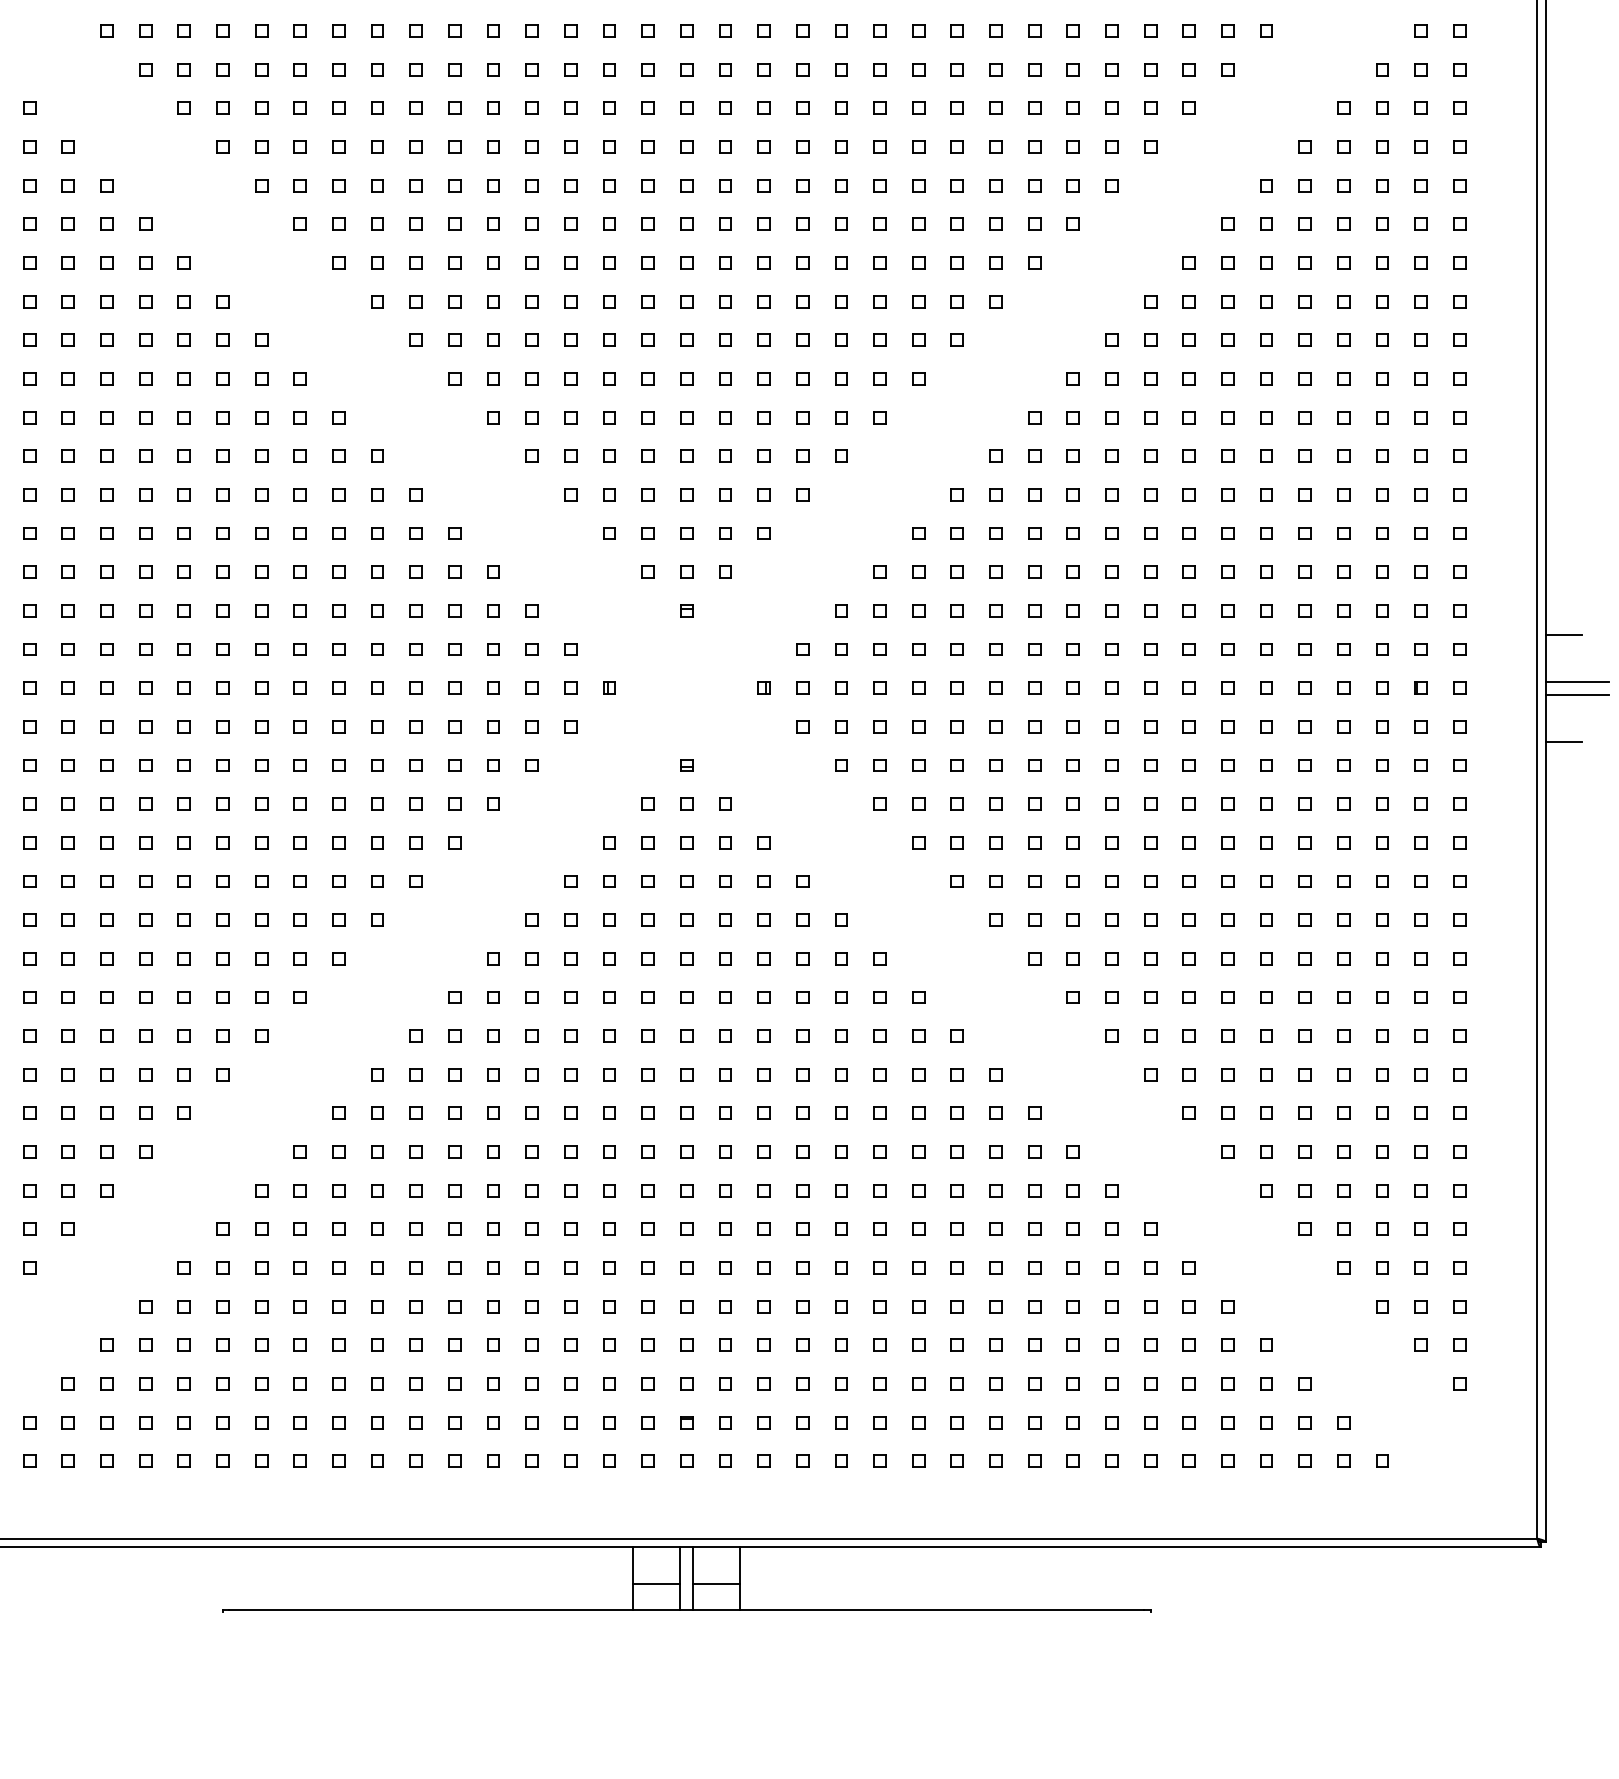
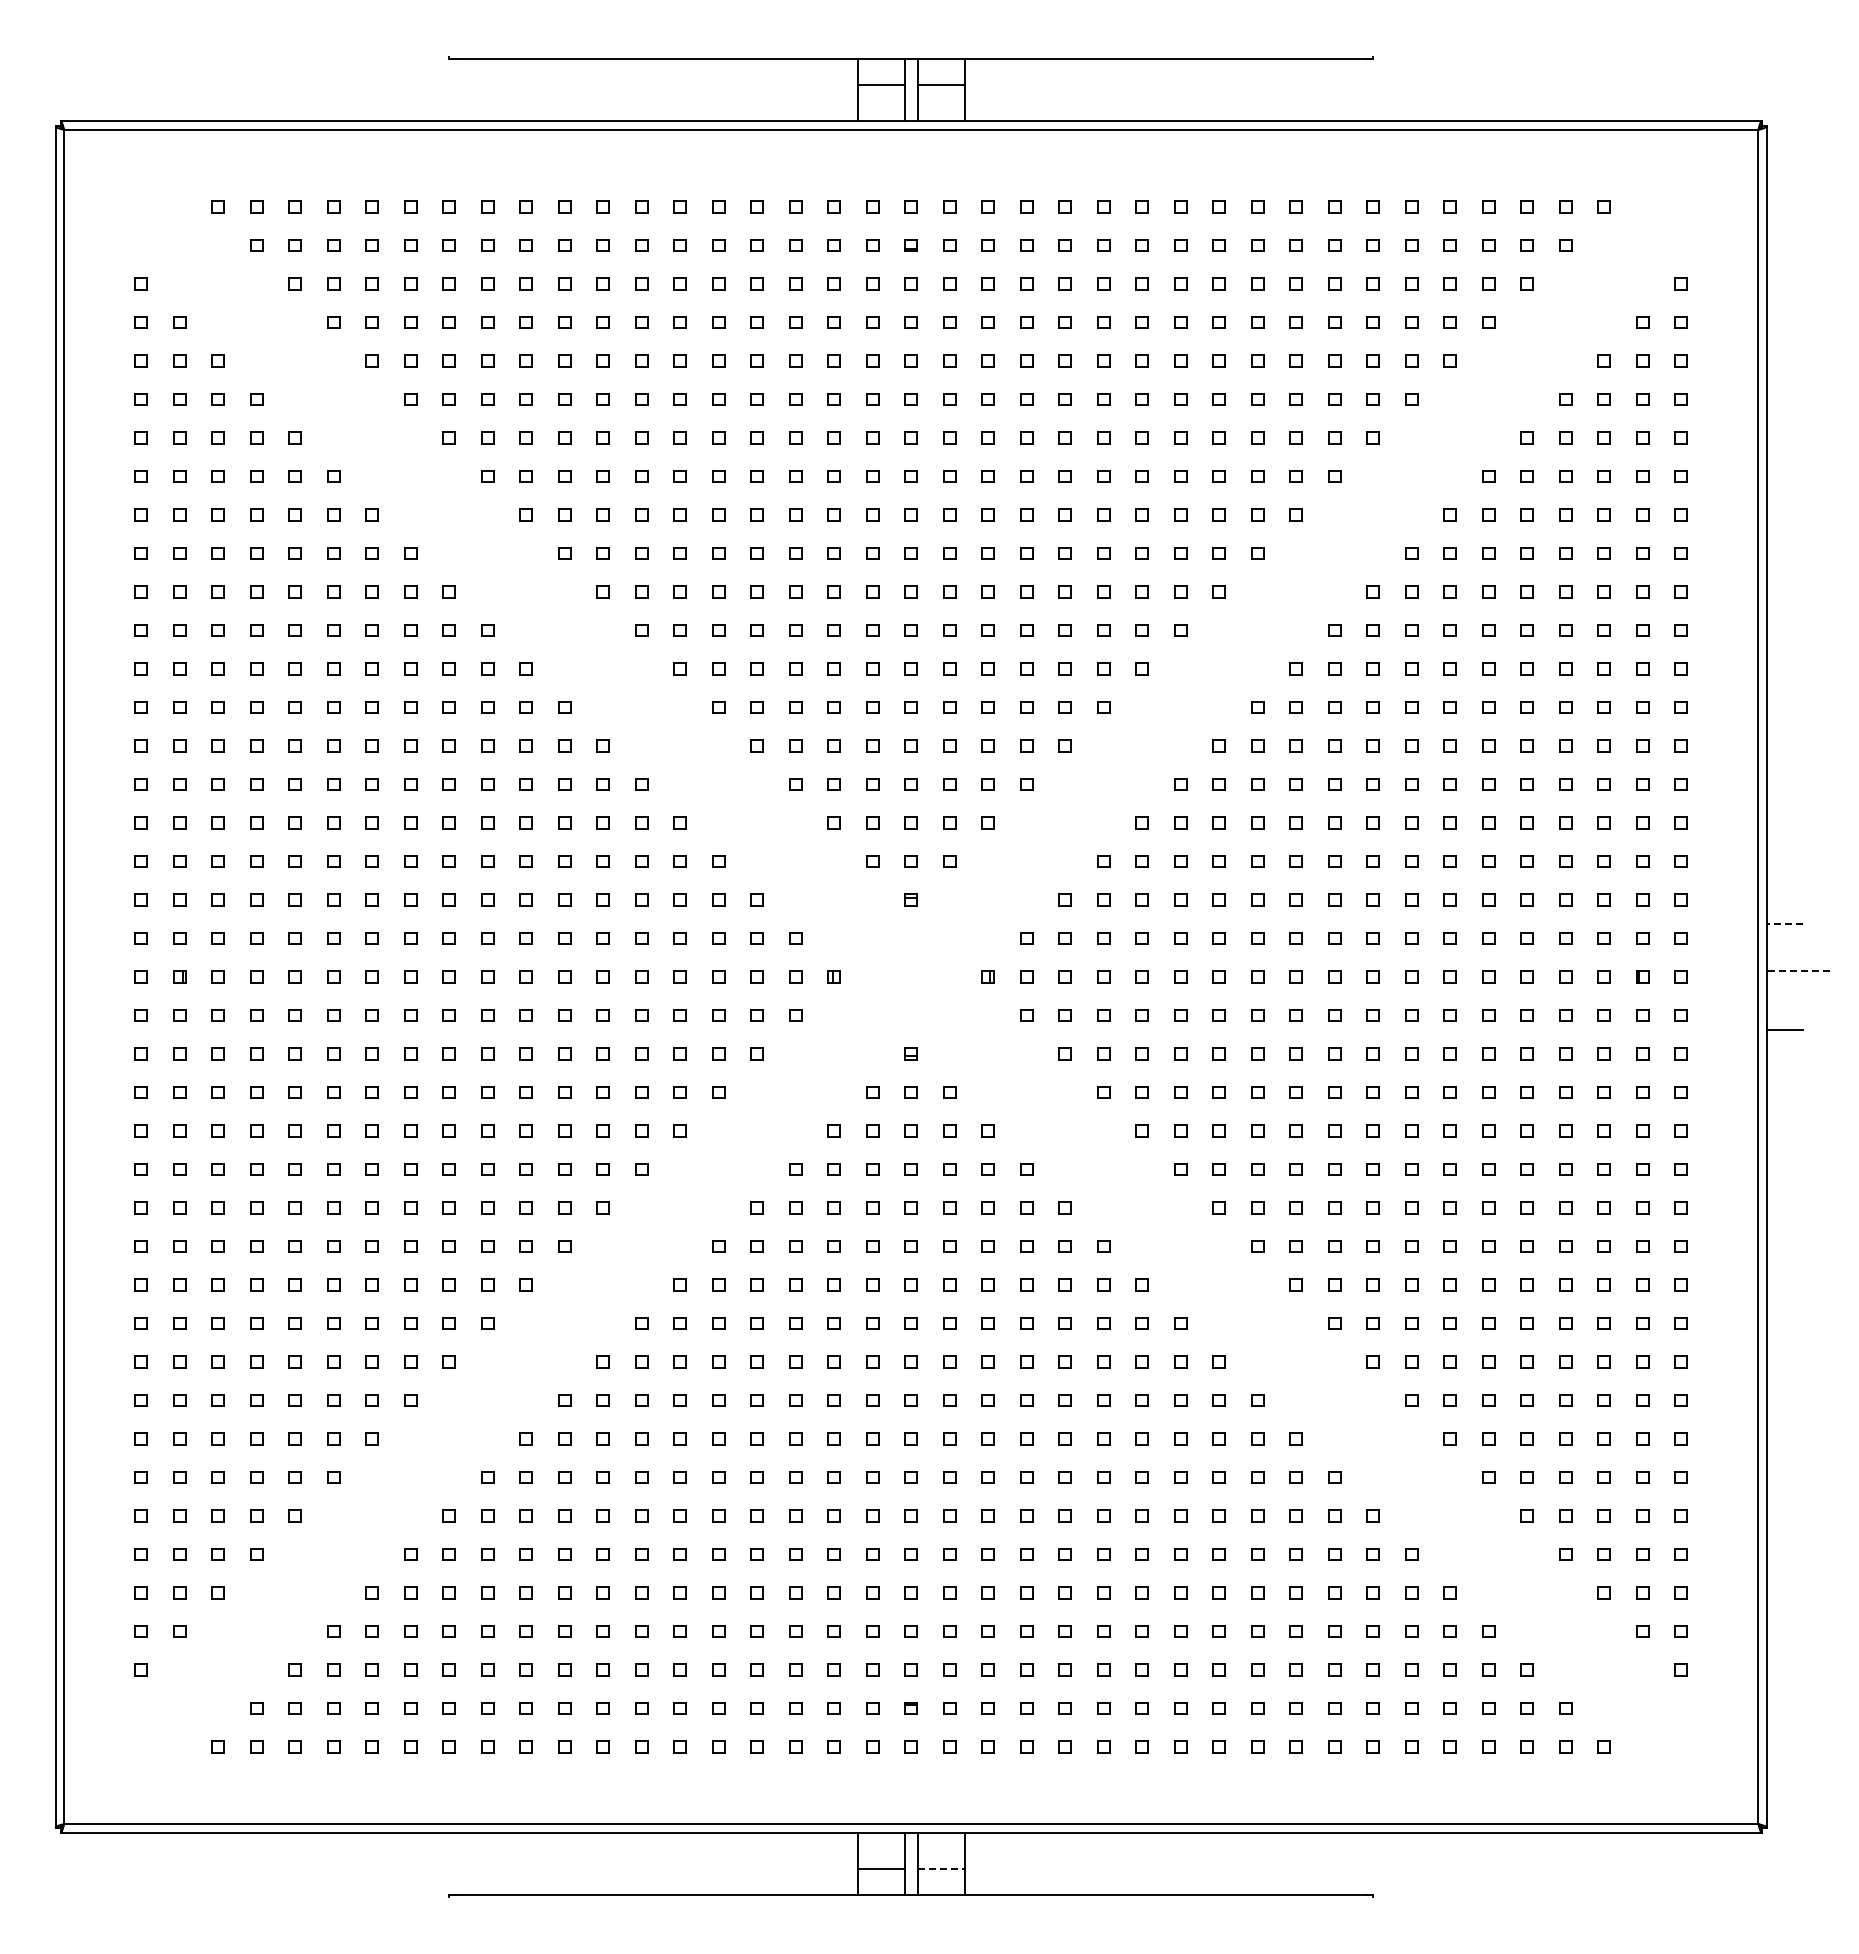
line: (1563, 634) -> (1784, 923), solid -> dashed
line: (1576, 681) -> (1797, 970), solid -> dashed
line: (1576, 694) -> (1797, 983), removed
line: (717, 1584) -> (941, 1869), solid -> dashed

